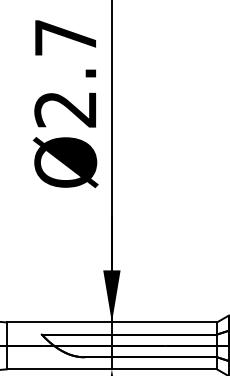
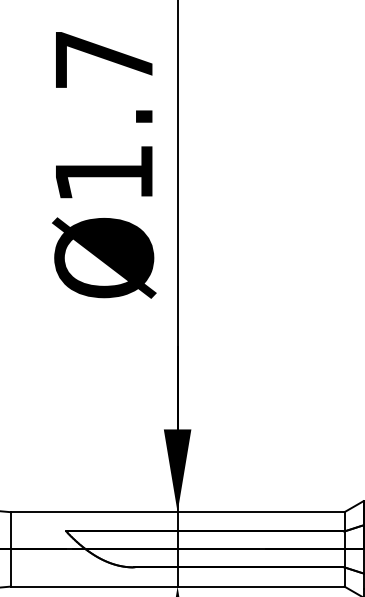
text: (64, 109) -> (102, 173), Ø2.7 -> Ø1.7

